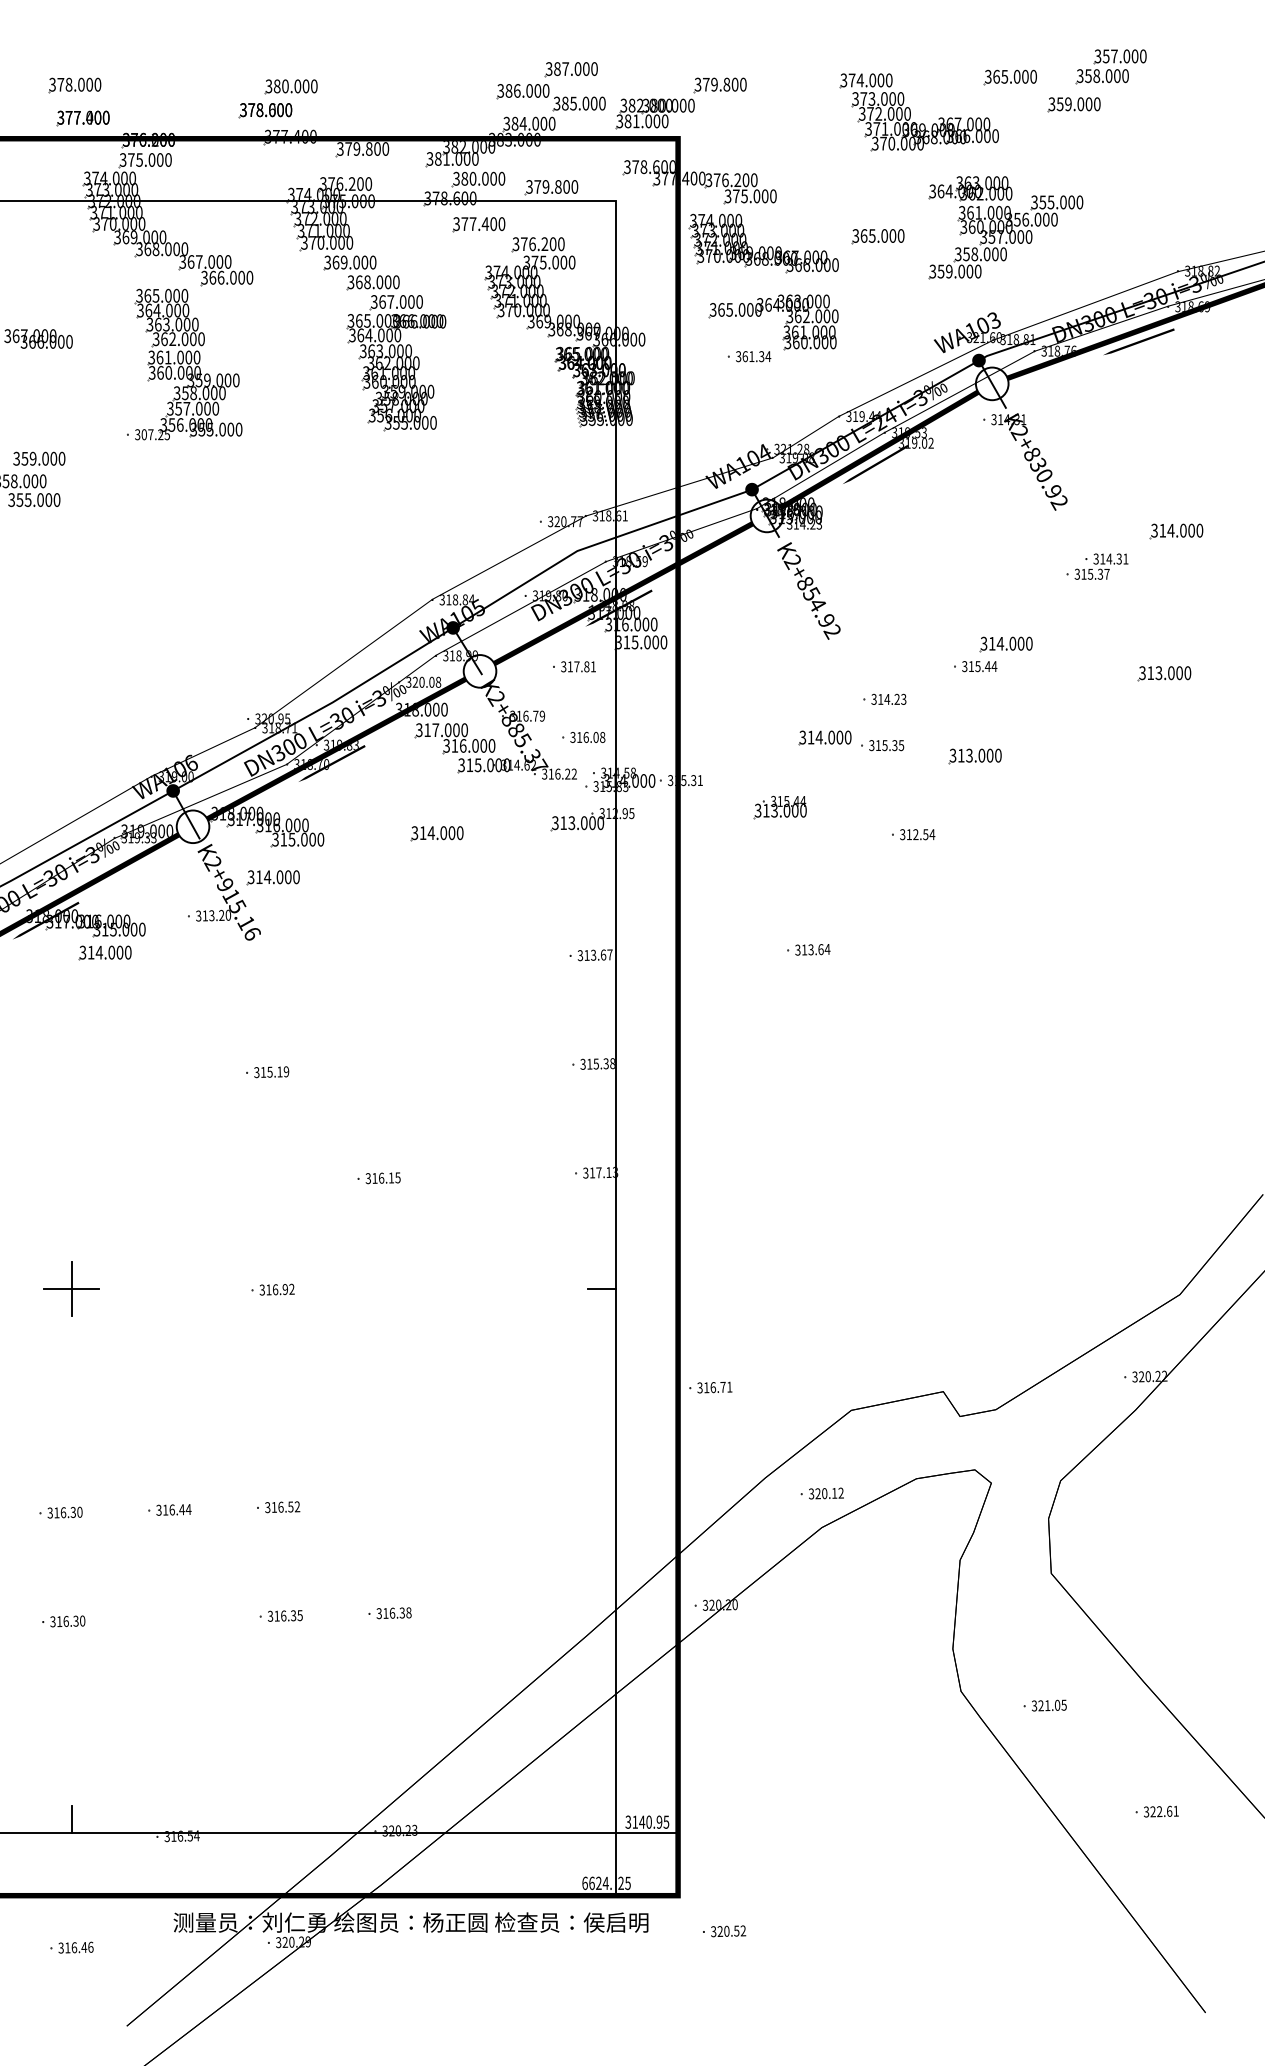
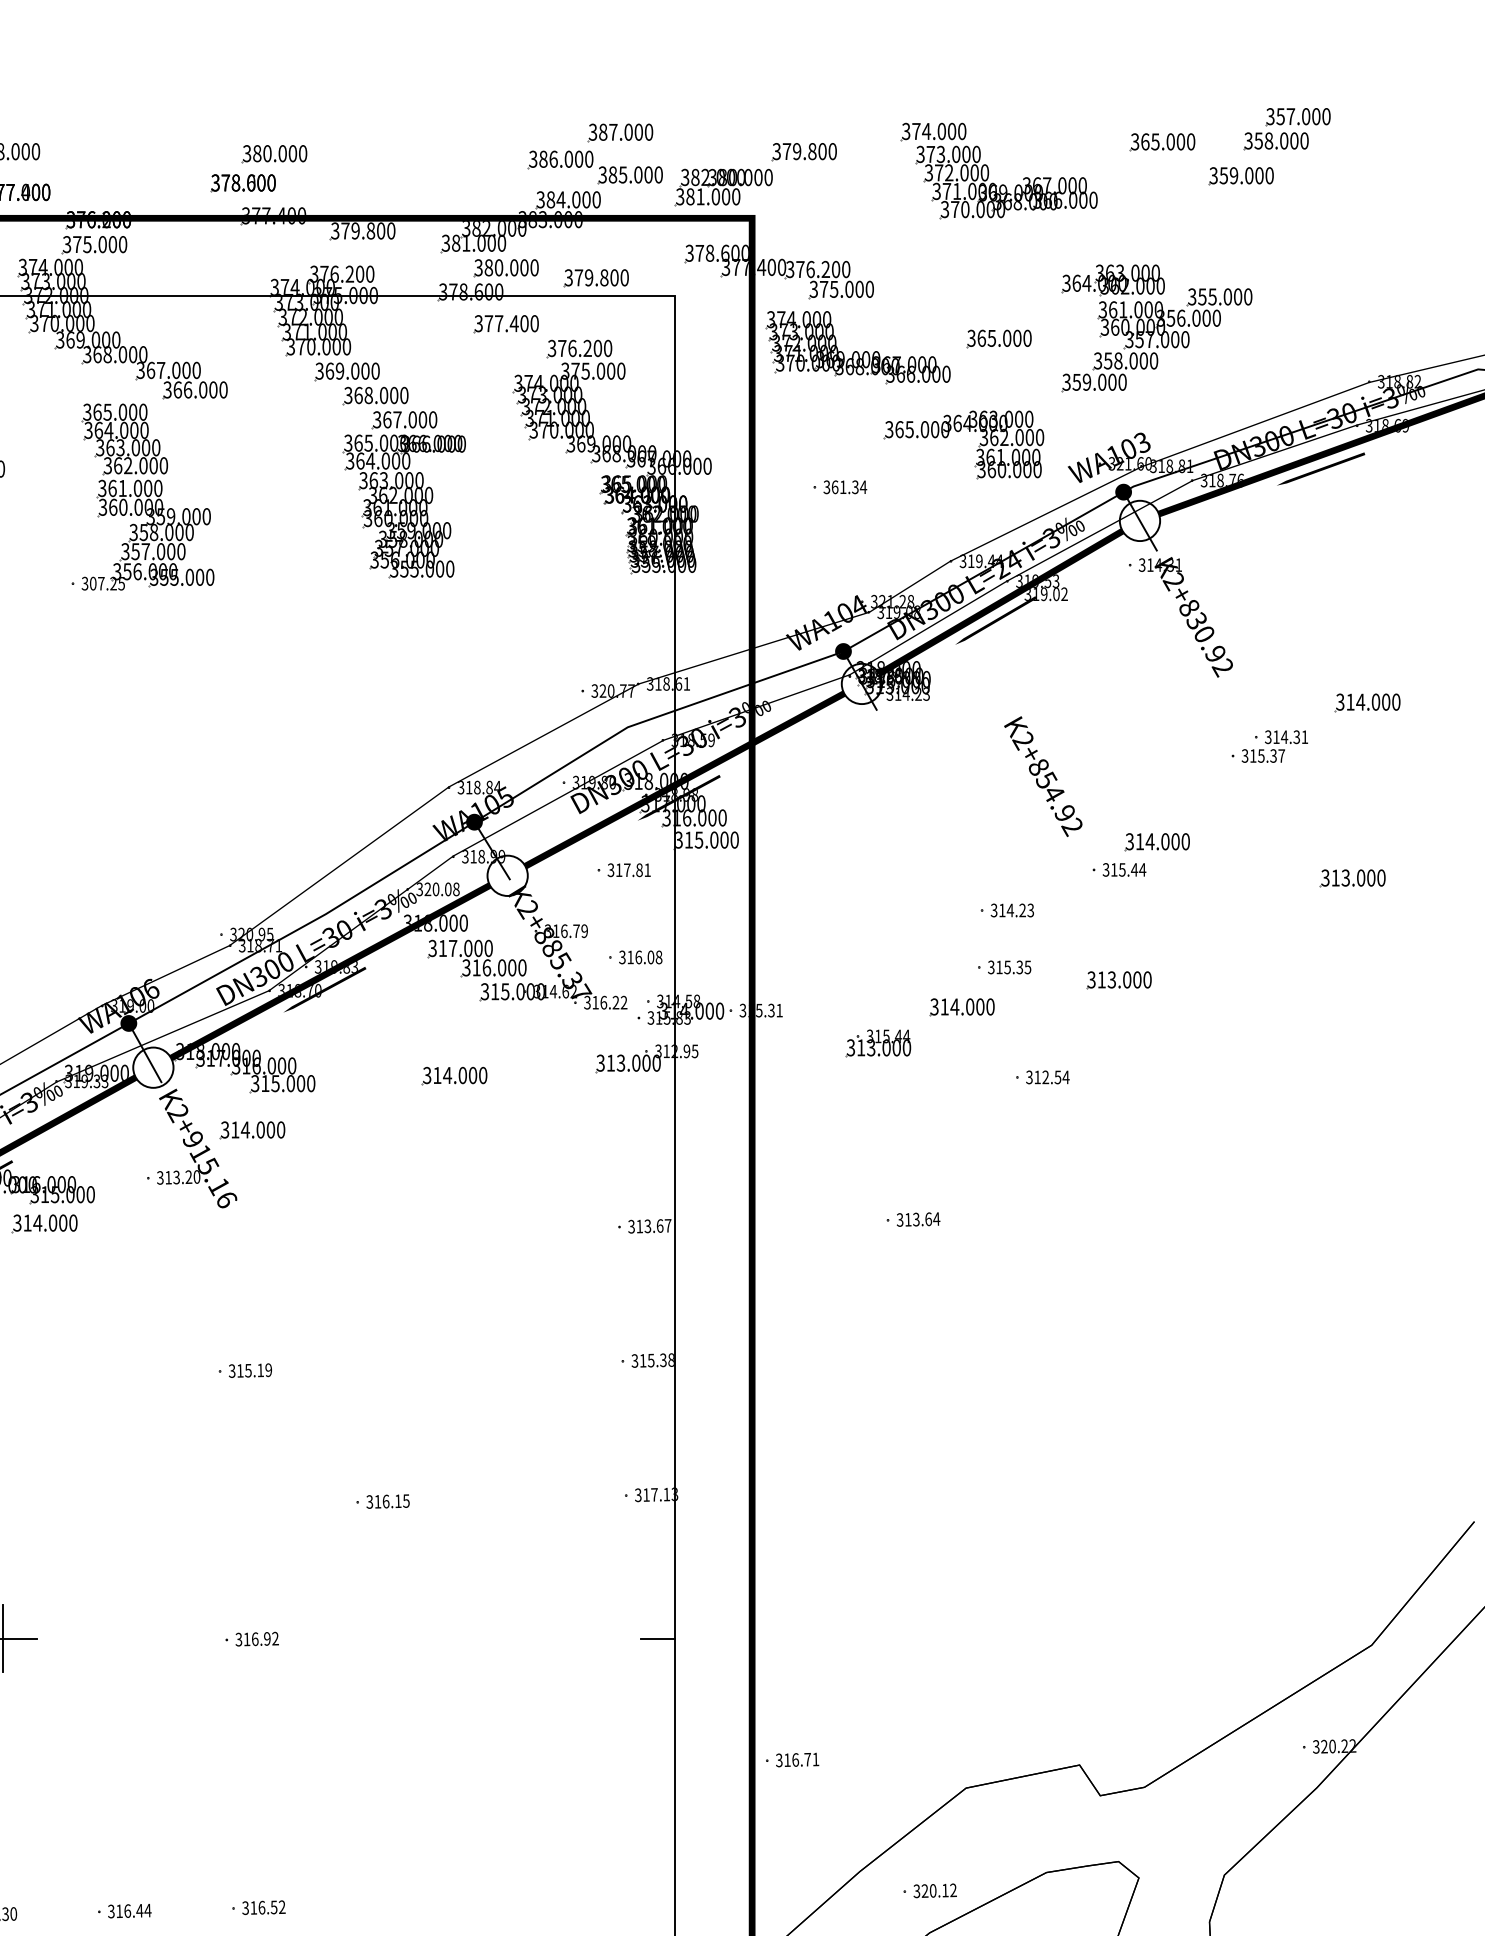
part: (910, 112) -> (988, 171), moved
part: (770, 311) -> (960, 431), moved
text: (808, 590) -> (1042, 775), moved
part: (824, 737) -> (961, 1006), moved

